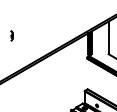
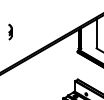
part: (11, 35) -> (10, 31), size x1.67

